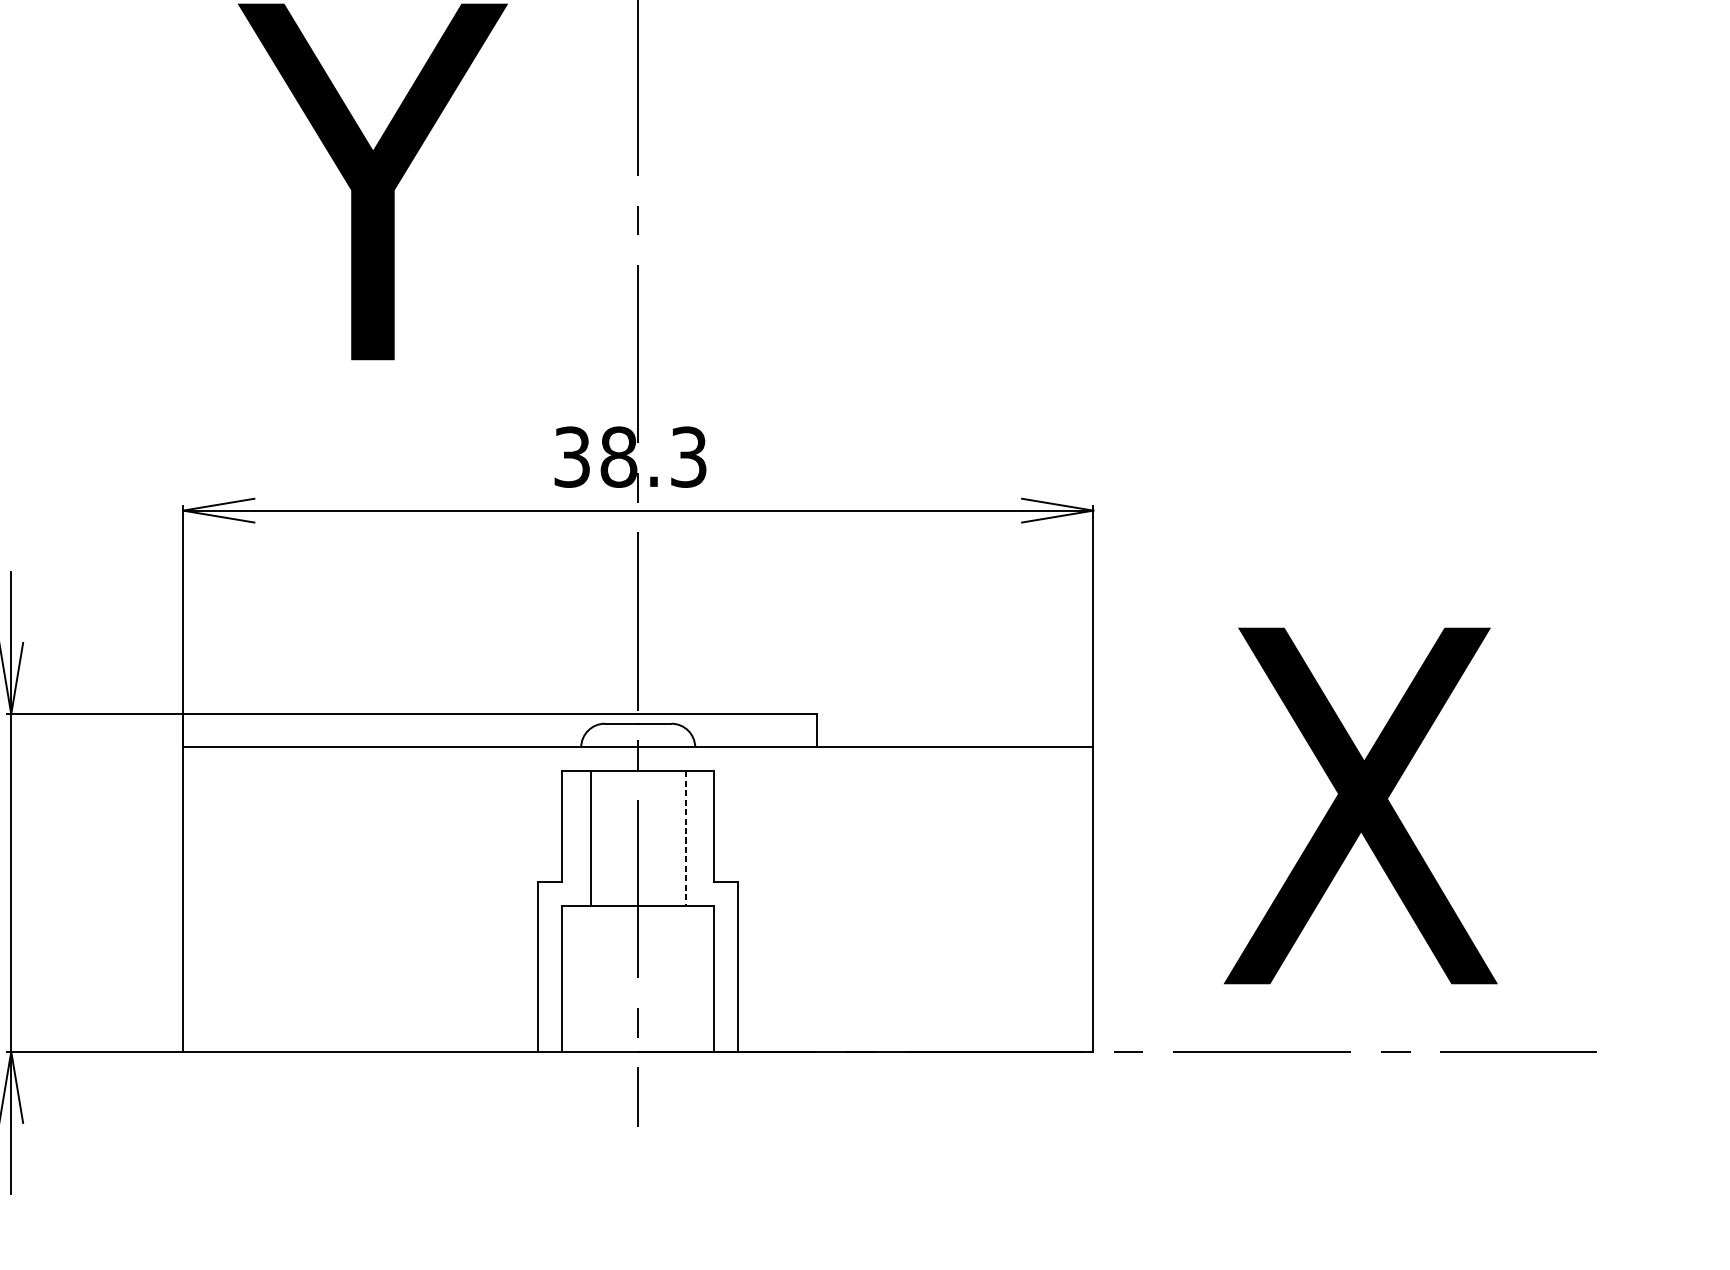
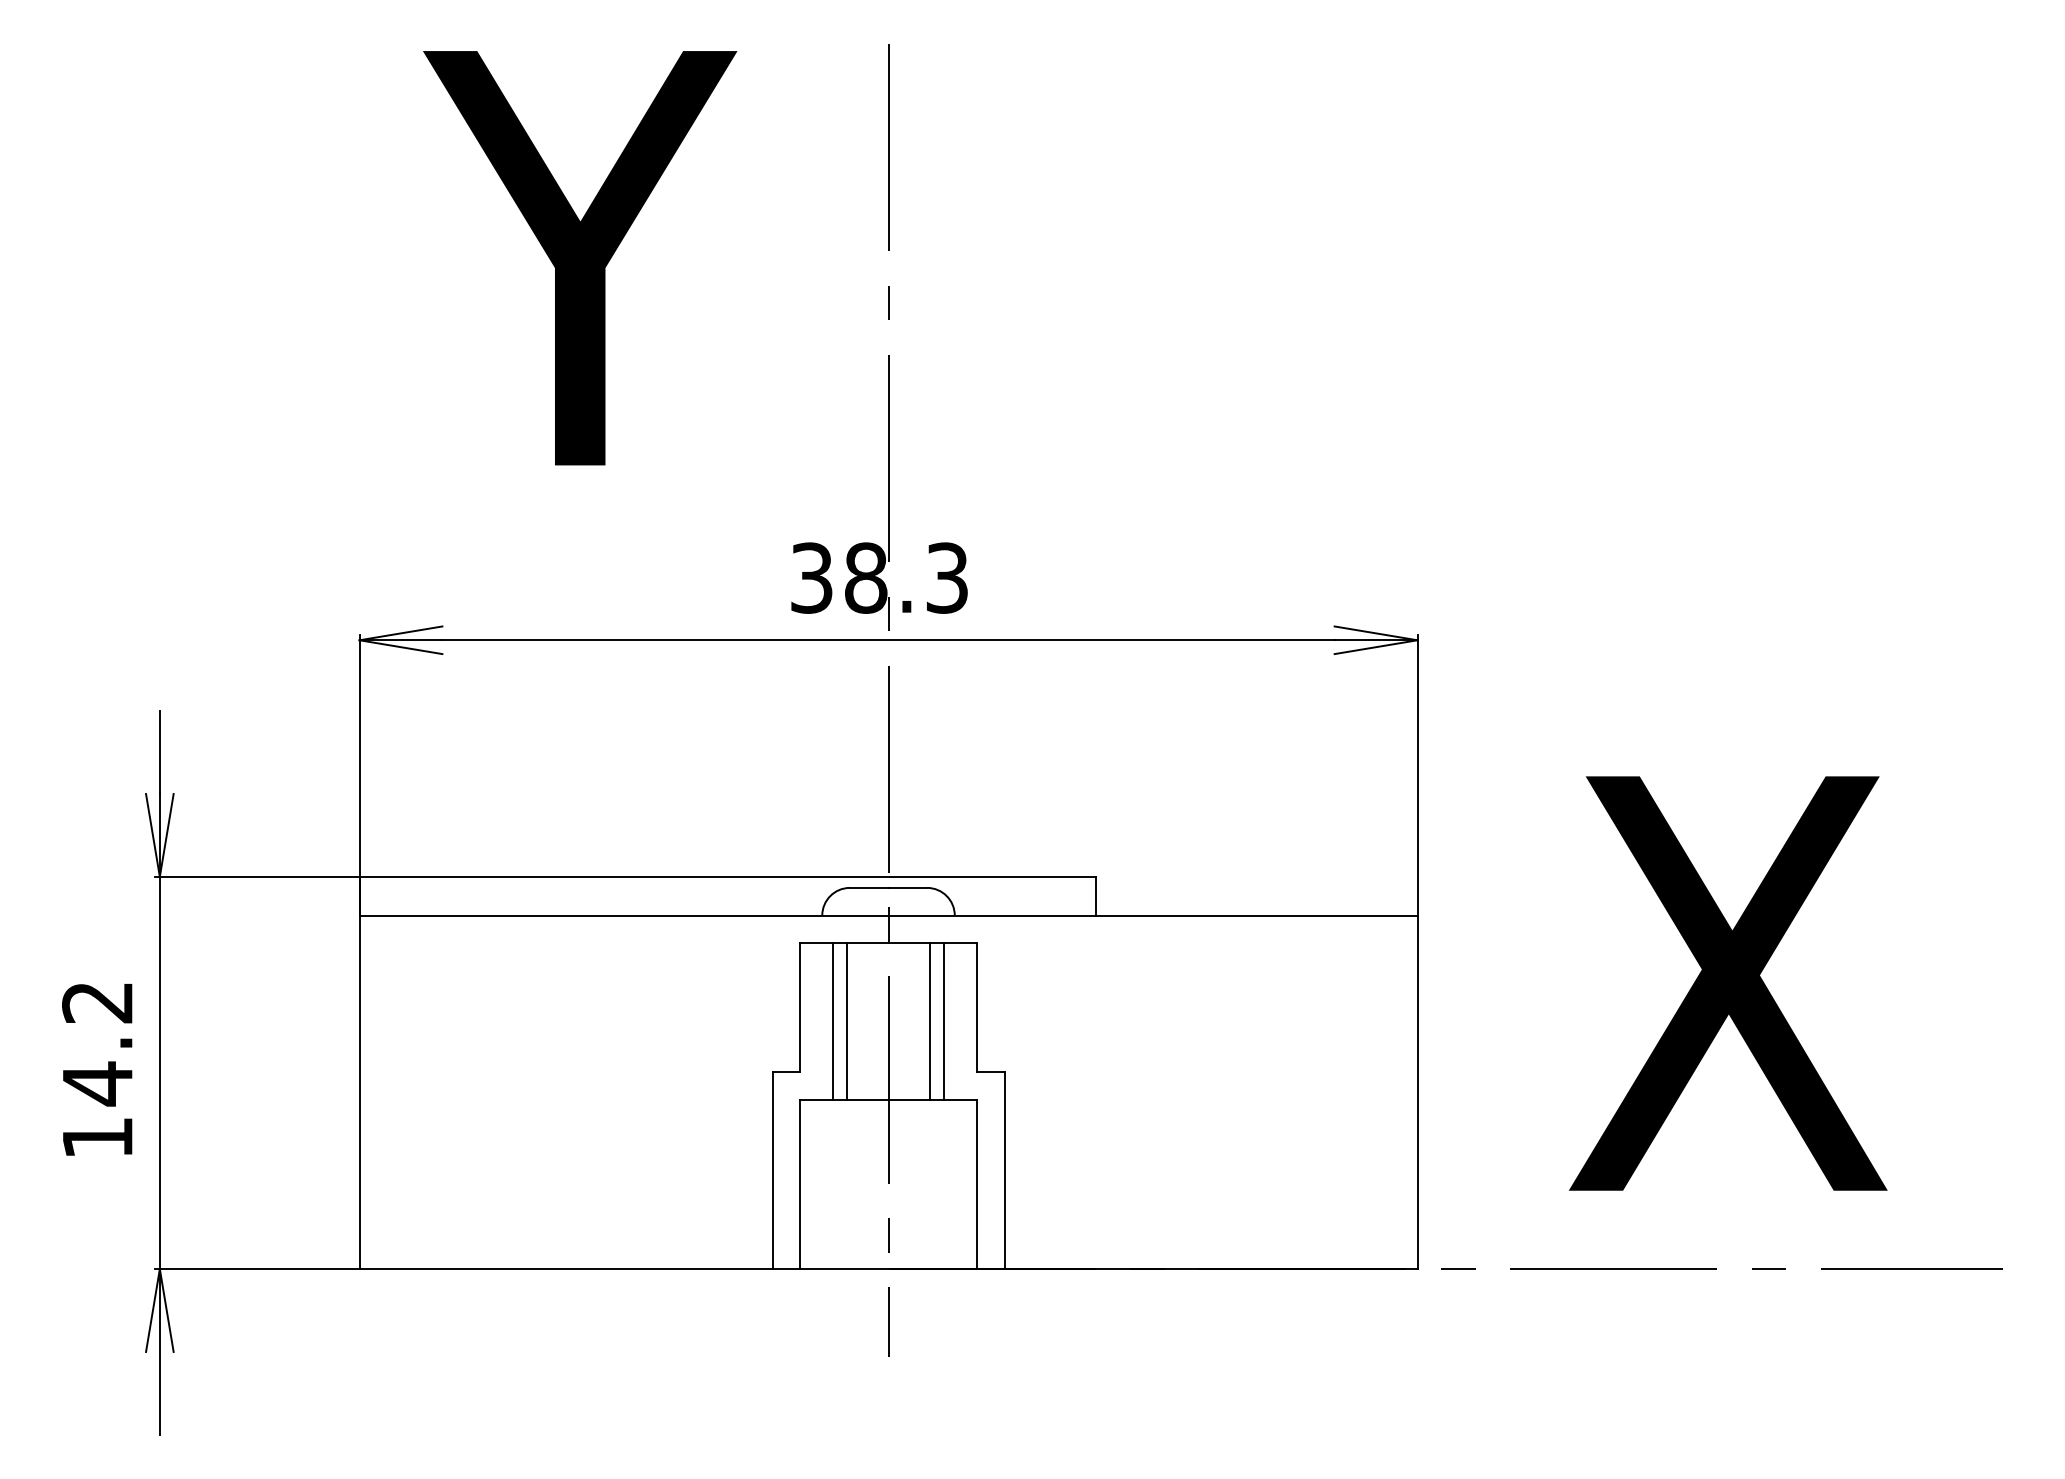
line: (602, 838) -> (847, 1021), added
line: (673, 838) -> (929, 1021), added
line: (685, 839) -> (943, 1022), dashed -> solid

